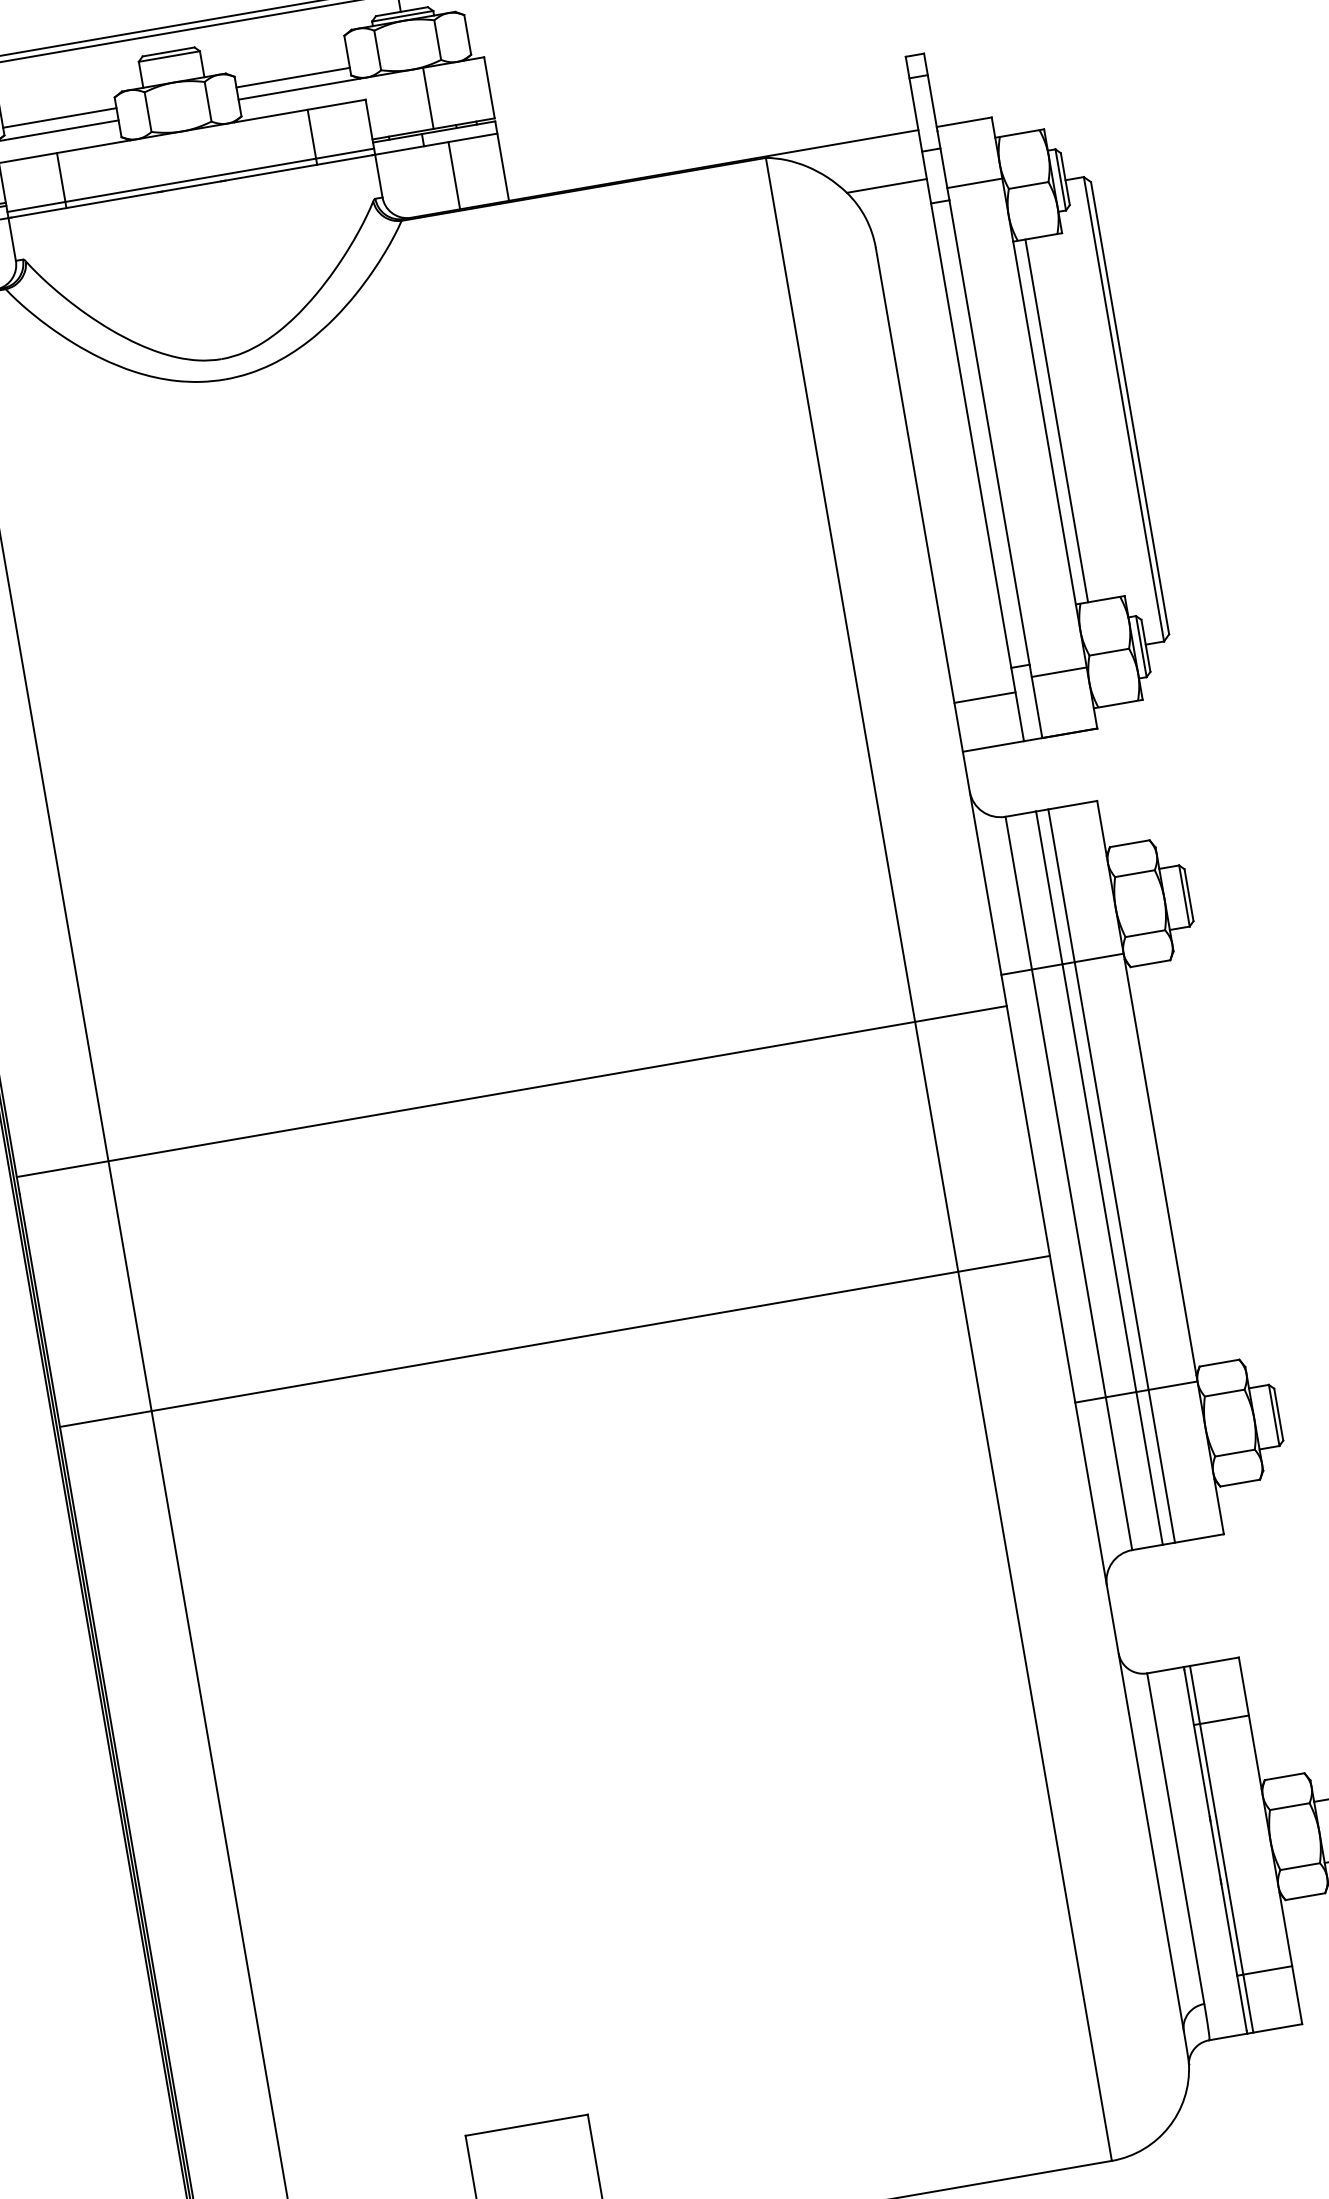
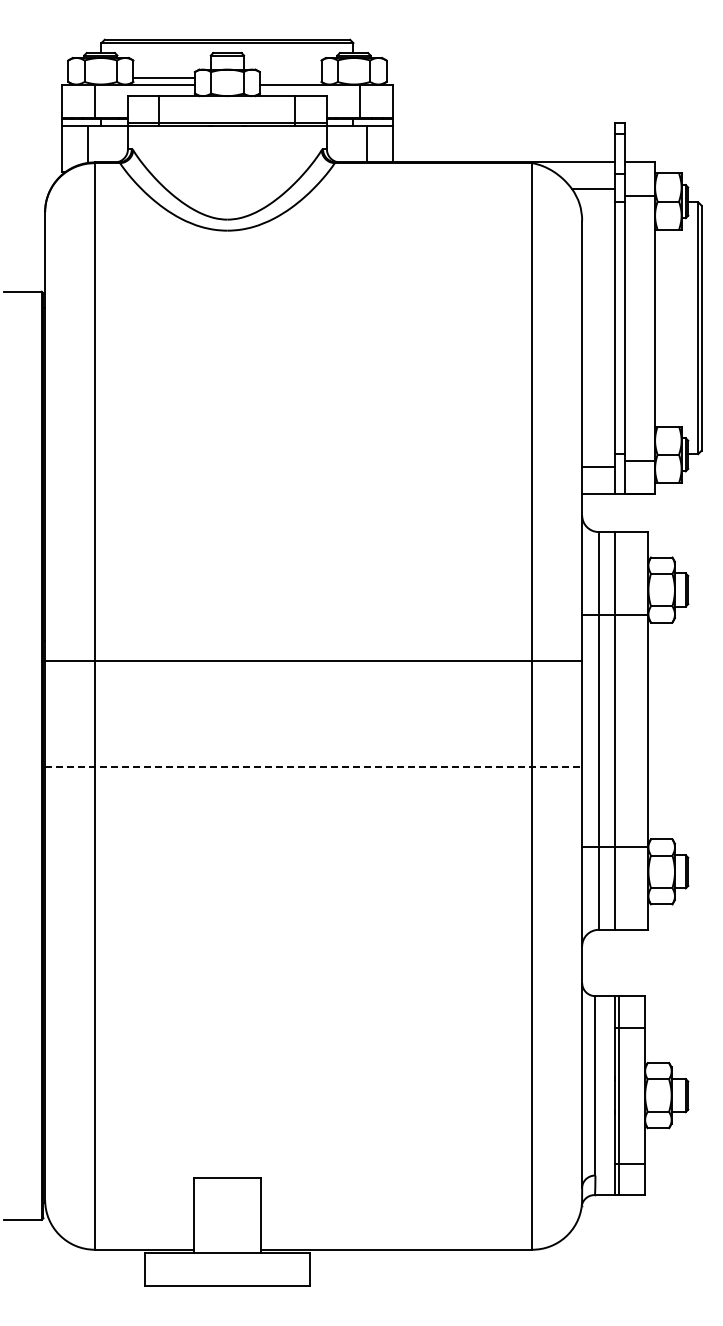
line: (292, 77) -> (290, 77), removed
line: (1056, 419) -> (661, 327), removed
line: (511, 1090) -> (313, 660), moved
line: (1110, 1175) -> (621, 730), removed
line: (554, 1341) -> (313, 767), solid -> dashed

